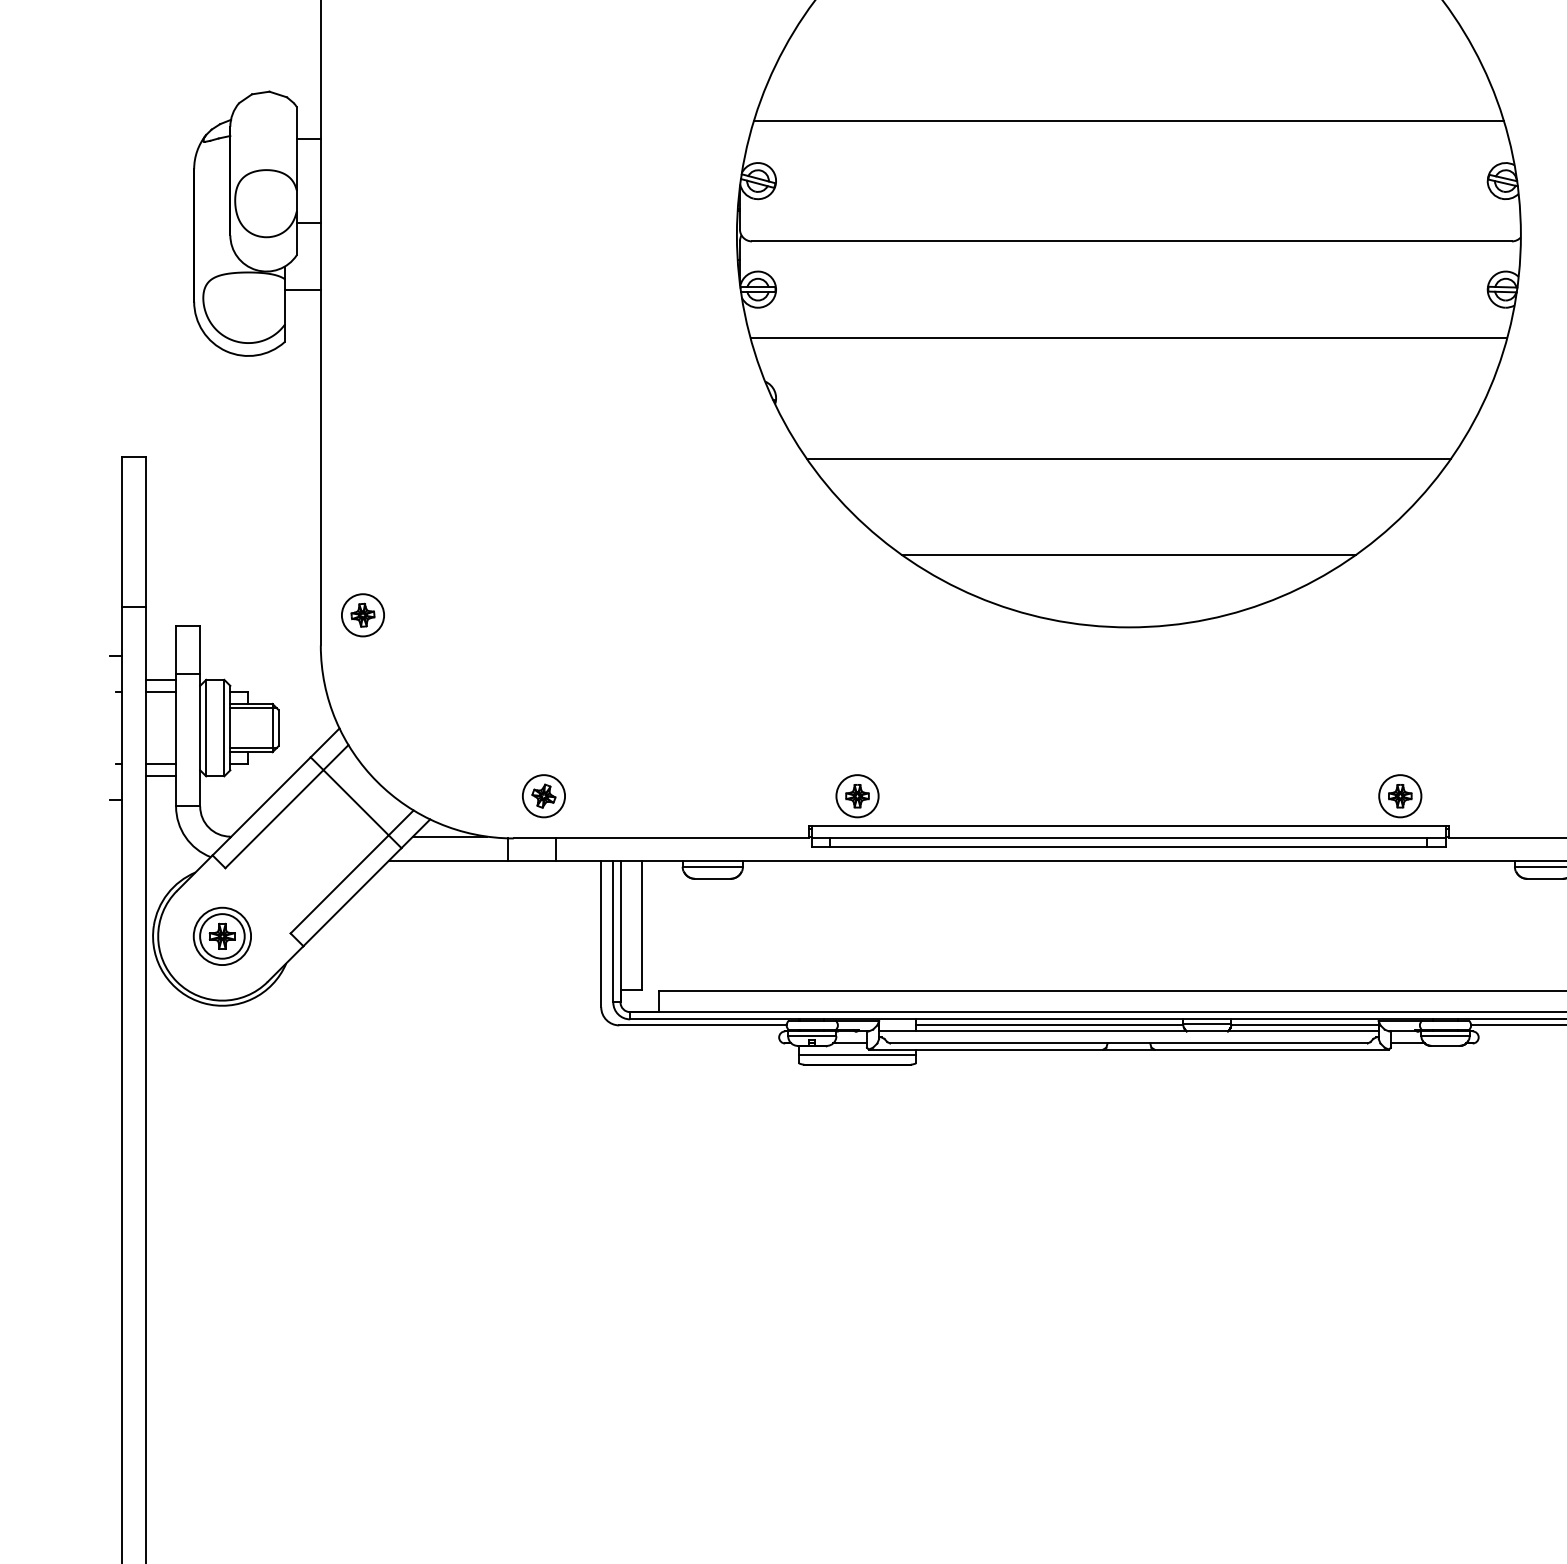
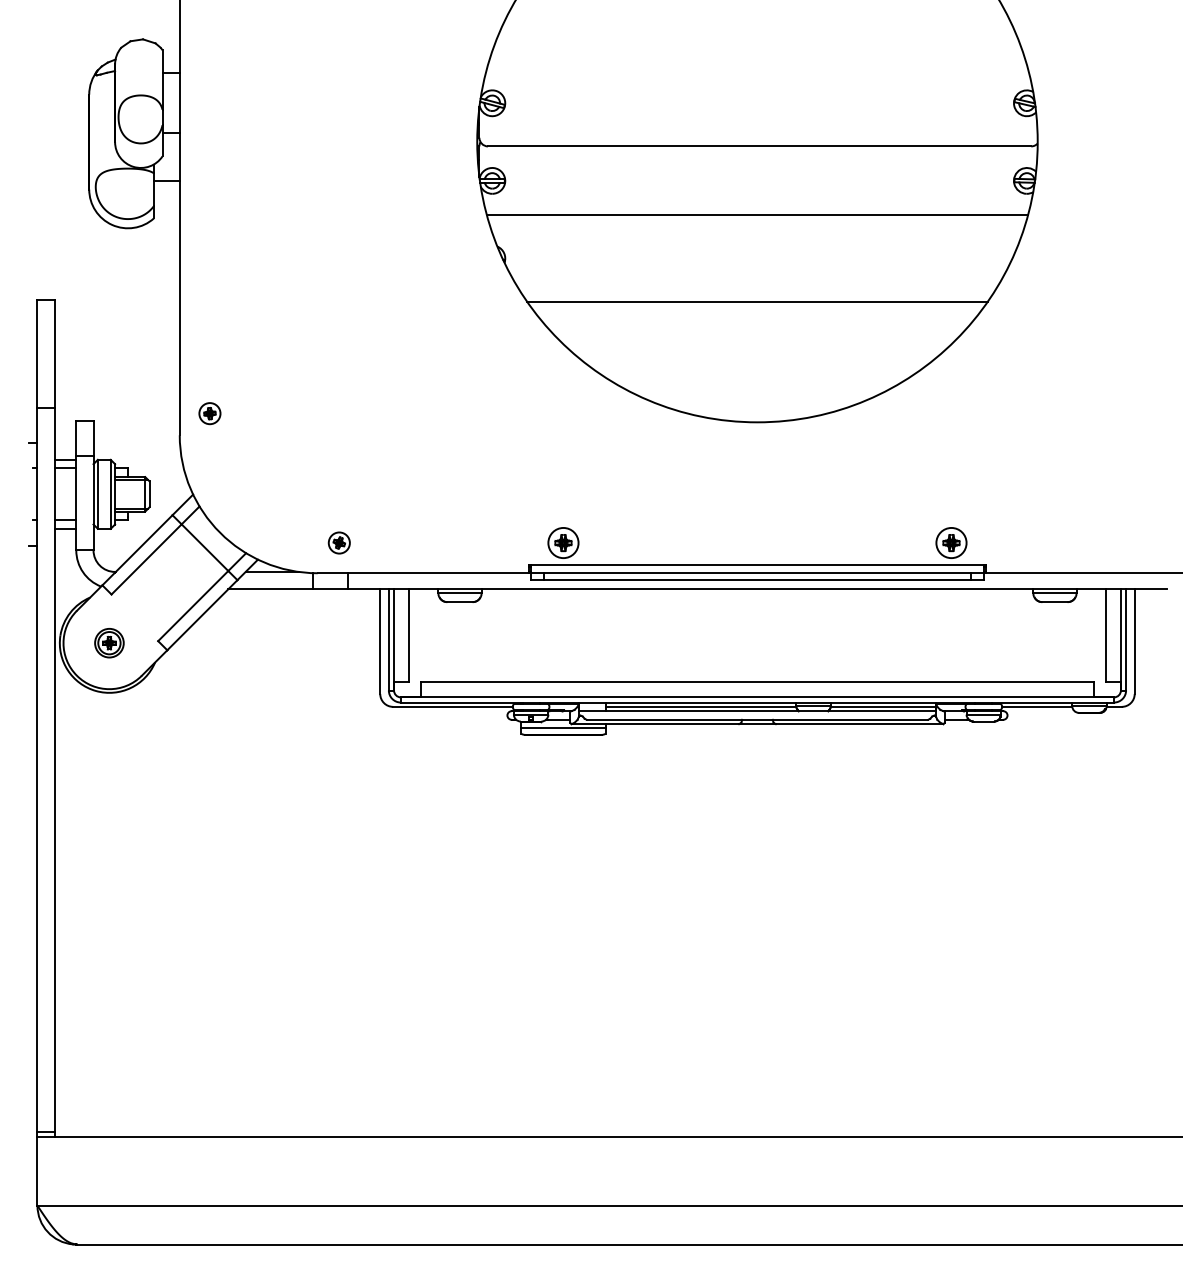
line: (1128, 121) -> (757, 60), removed
line: (1128, 554) -> (757, 370), removed
part: (362, 615) -> (209, 413), size x0.7
part: (544, 795) -> (339, 542), size x0.7
part: (222, 935) -> (109, 642), size x0.7

